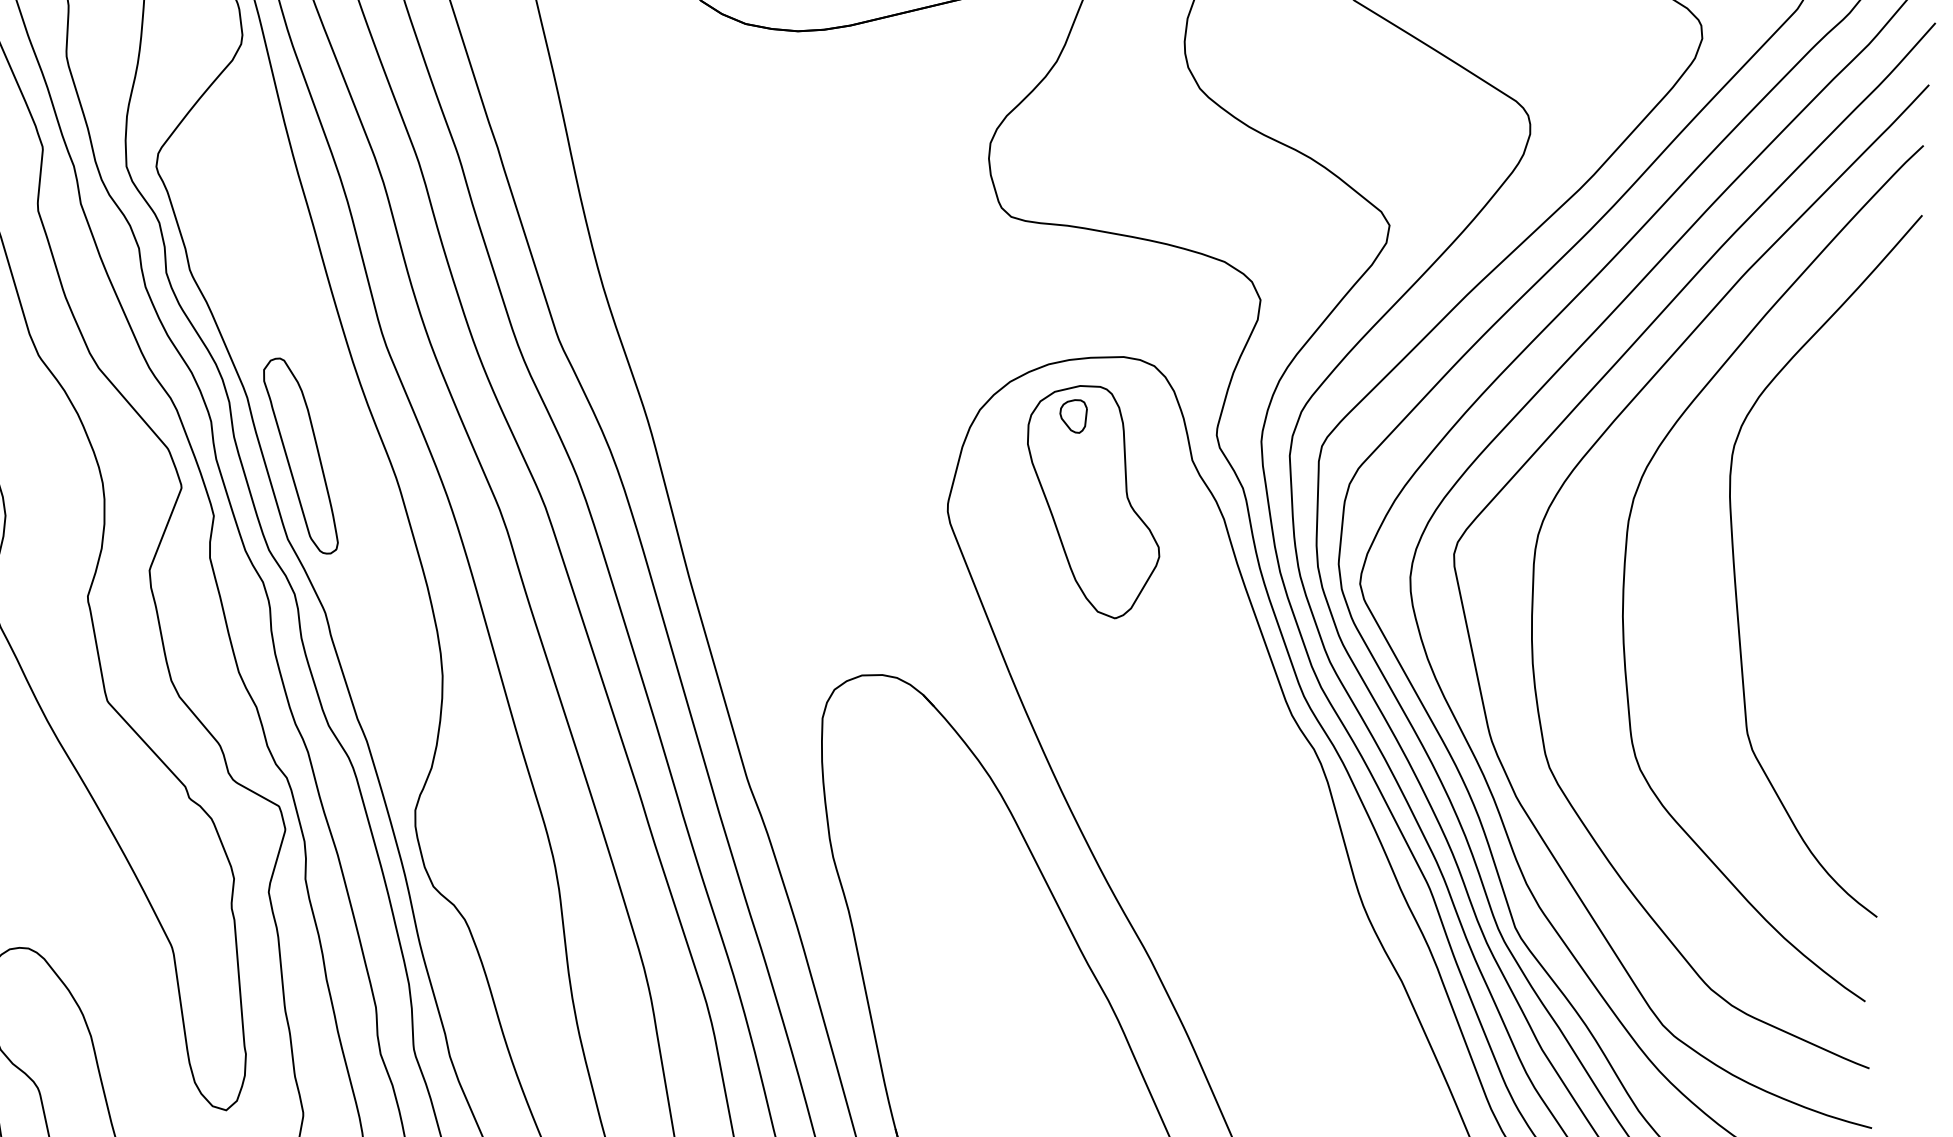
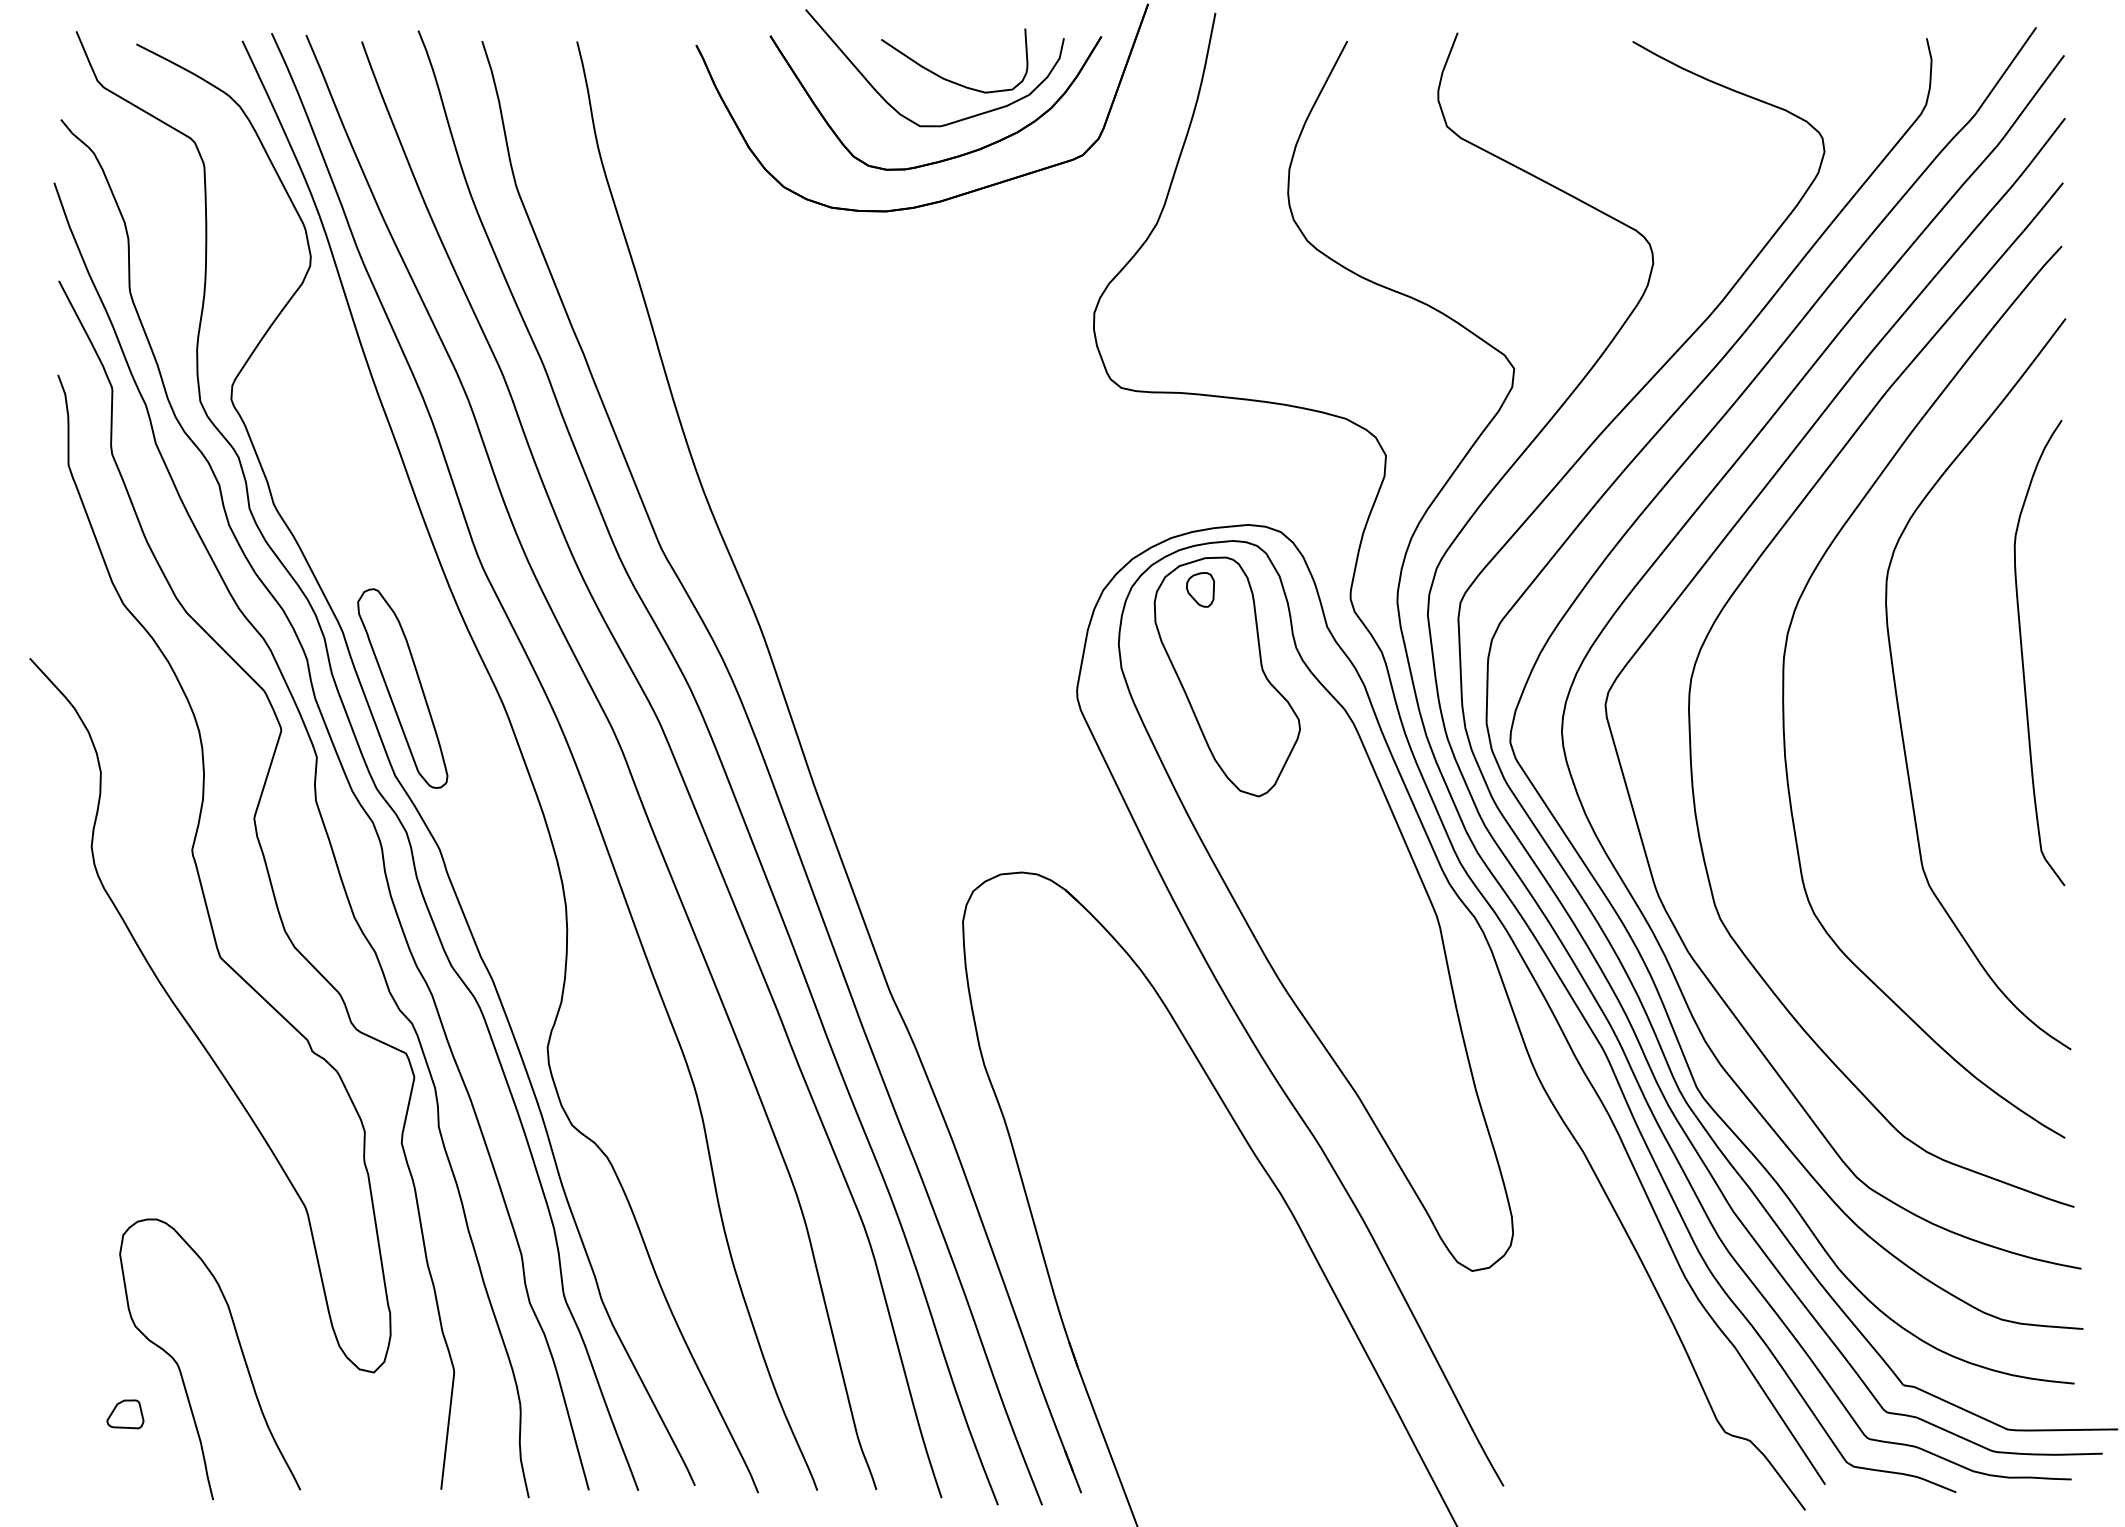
curve: (1858, 535) -> (2023, 655), added
part: (1161, 726) -> (1315, 905), added

